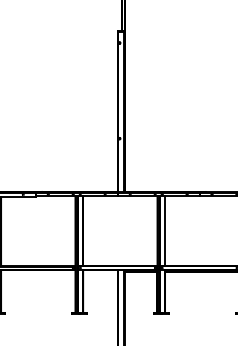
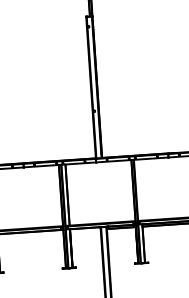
line: (164, 230) -> (139, 189), removed

